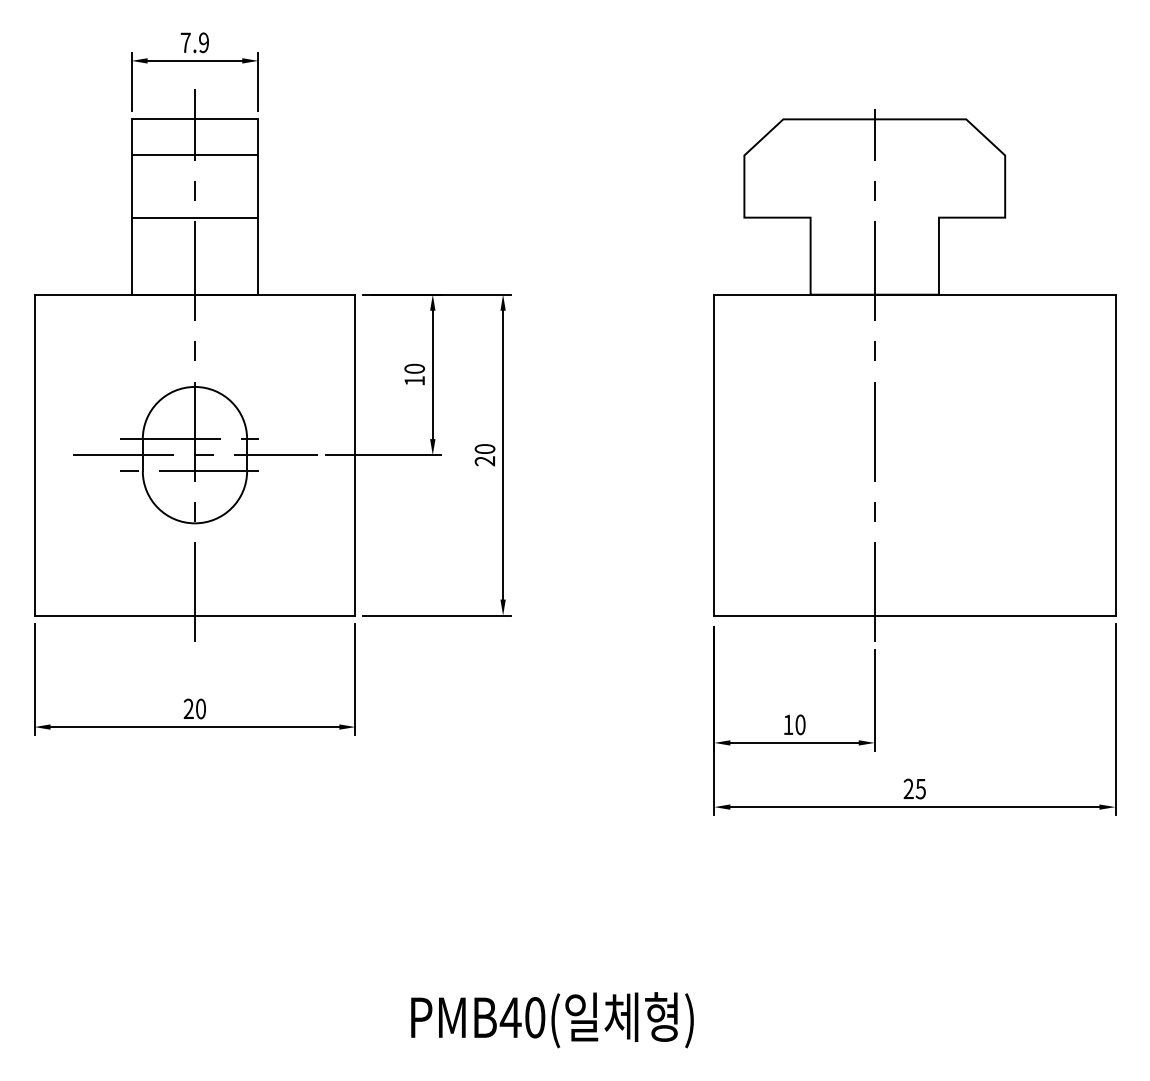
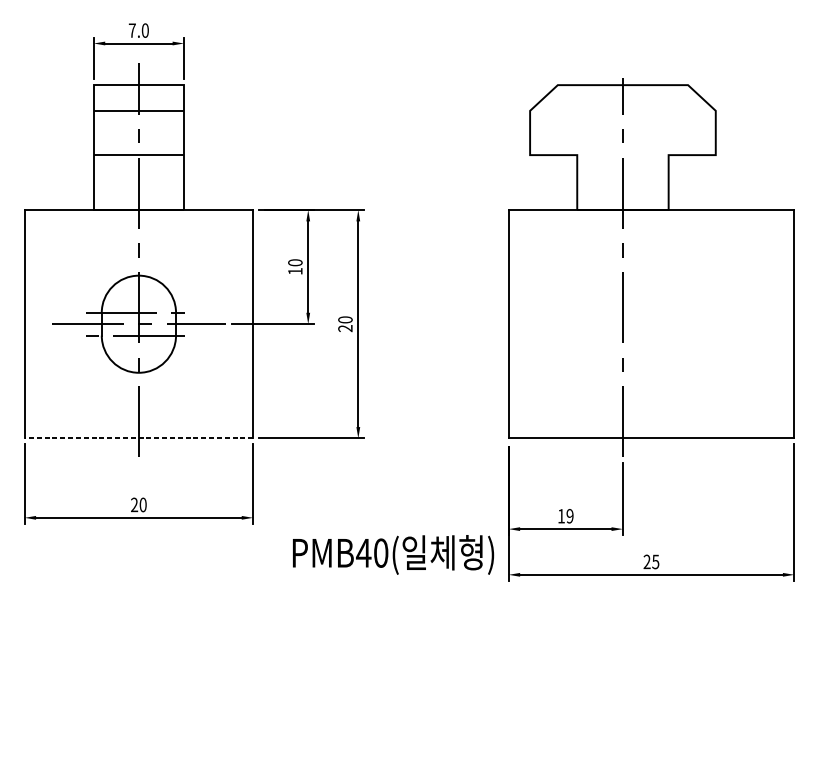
text: (203, 42) -> (144, 30), 7.9 -> 7.0
line: (194, 615) -> (138, 438), solid -> dashed
text: (800, 724) -> (570, 516), 10 -> 19
text: (552, 1020) -> (393, 555), moved

